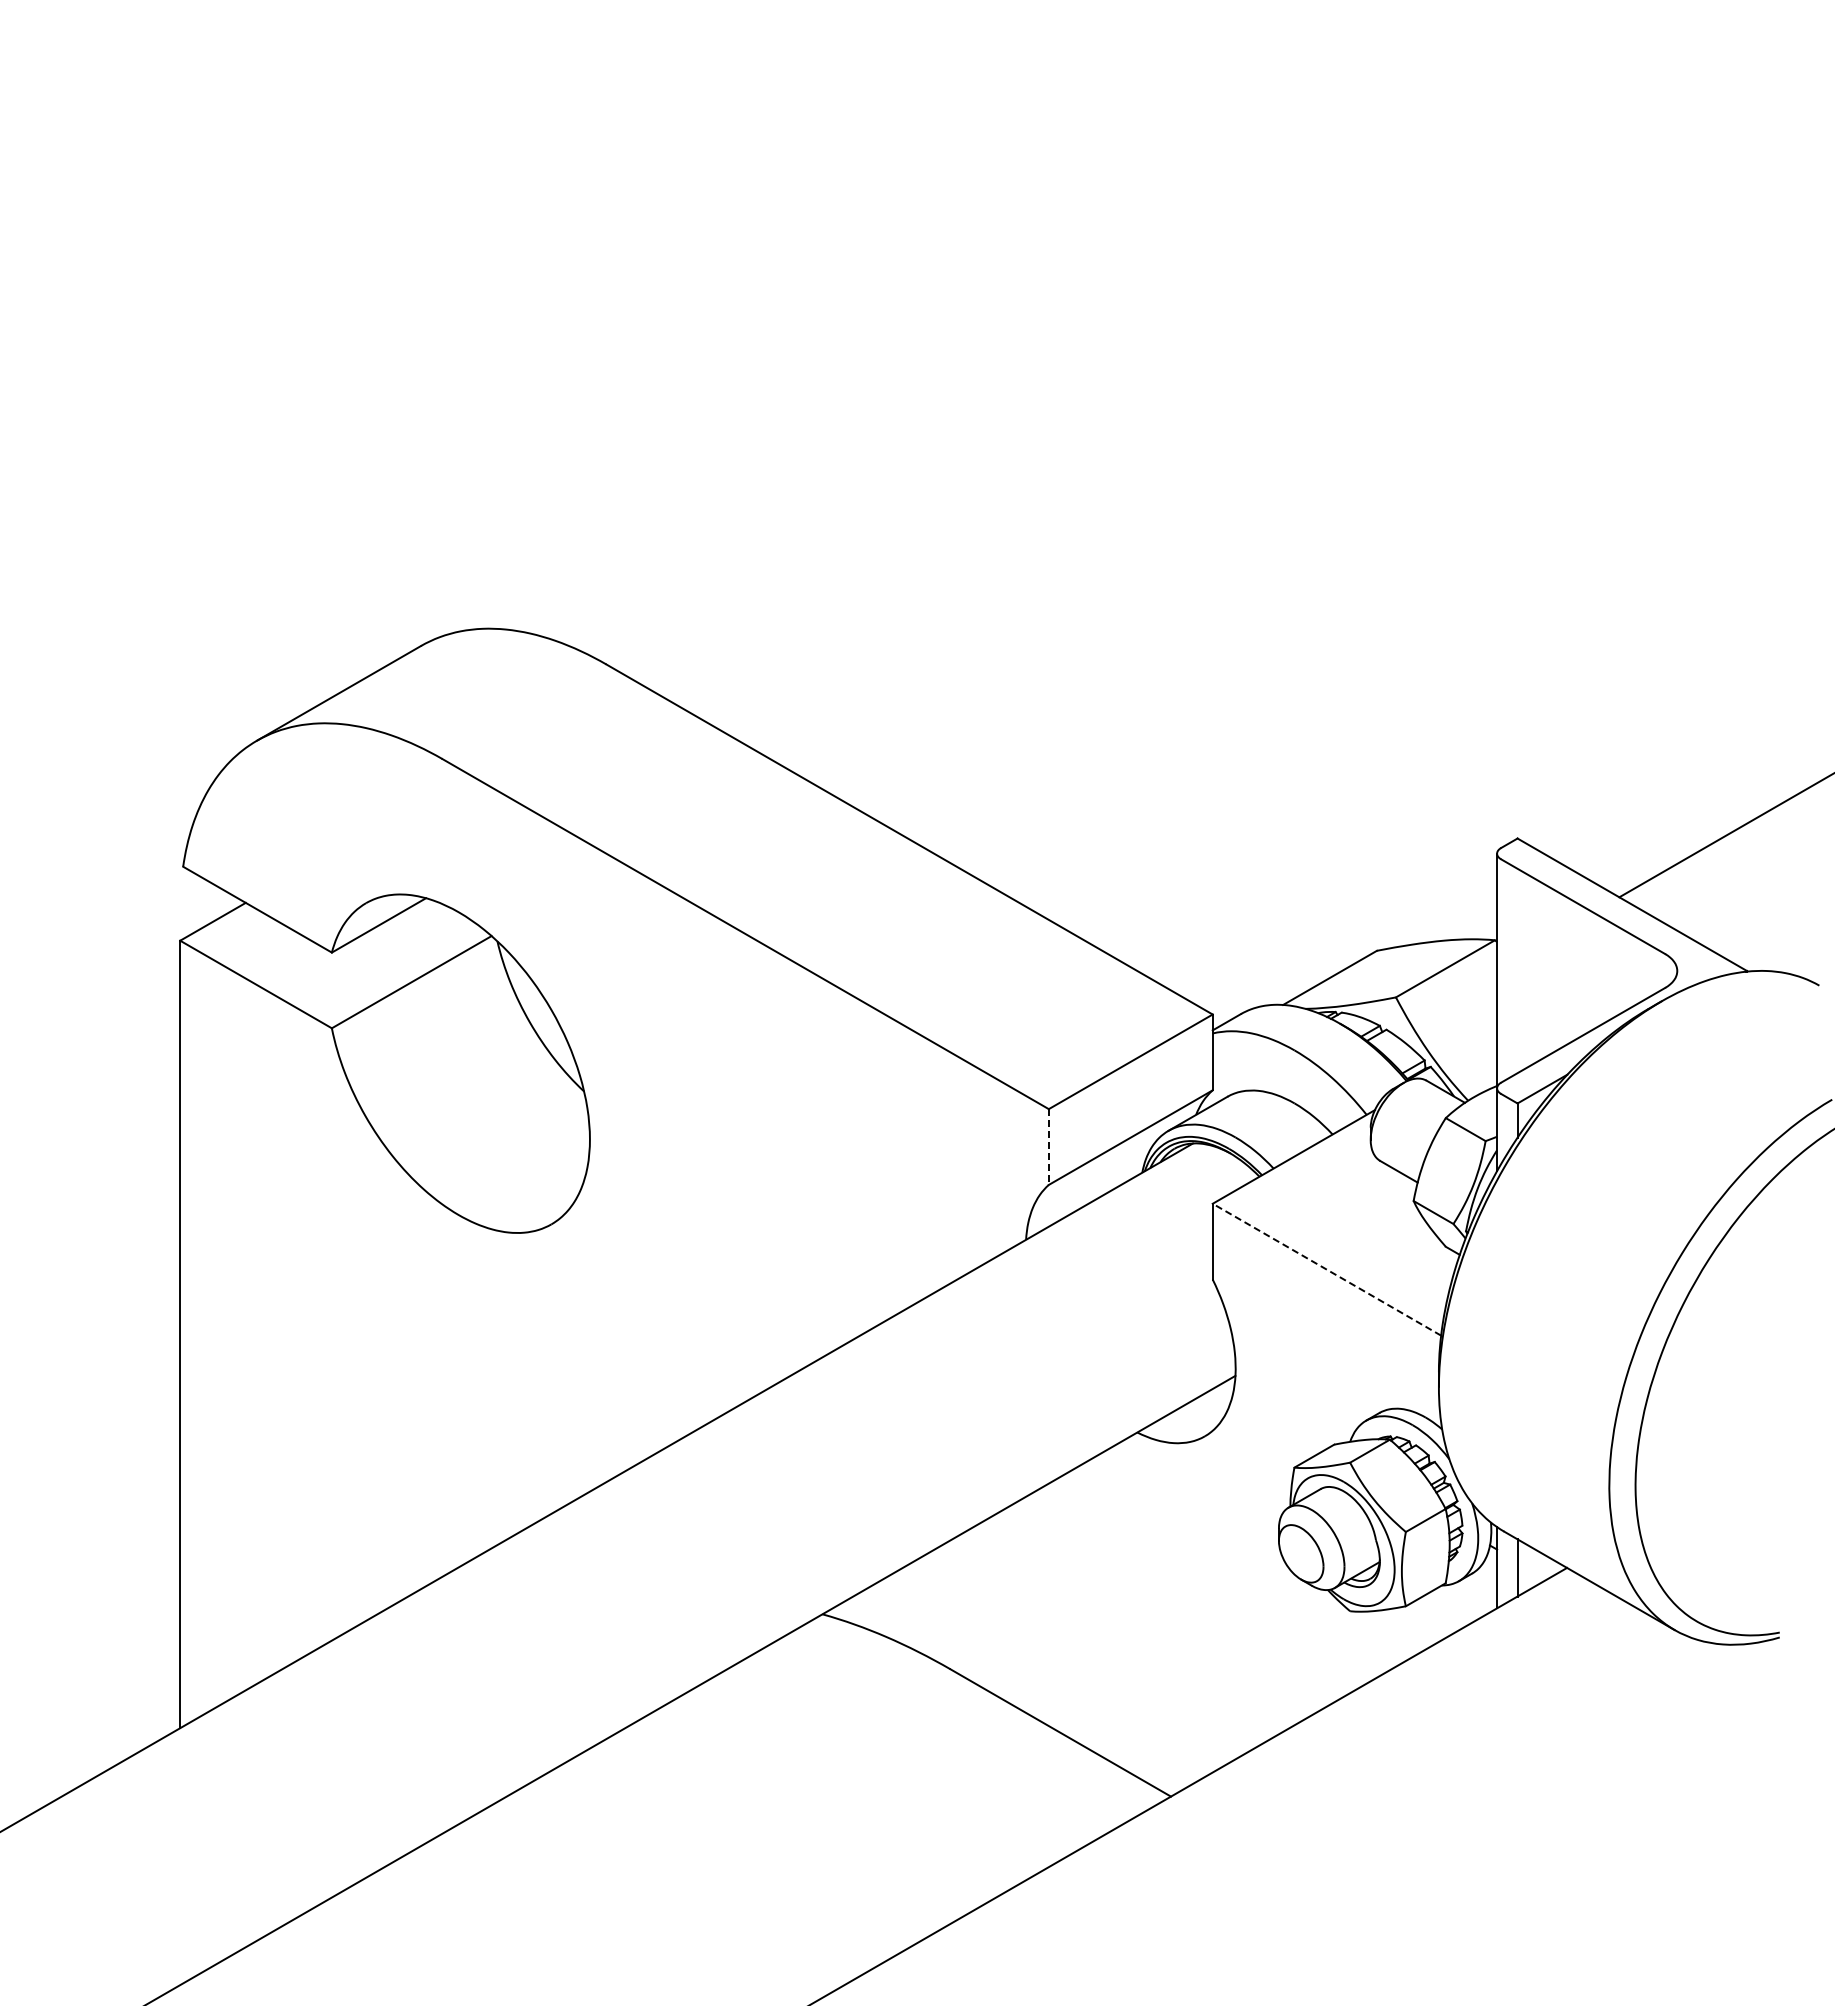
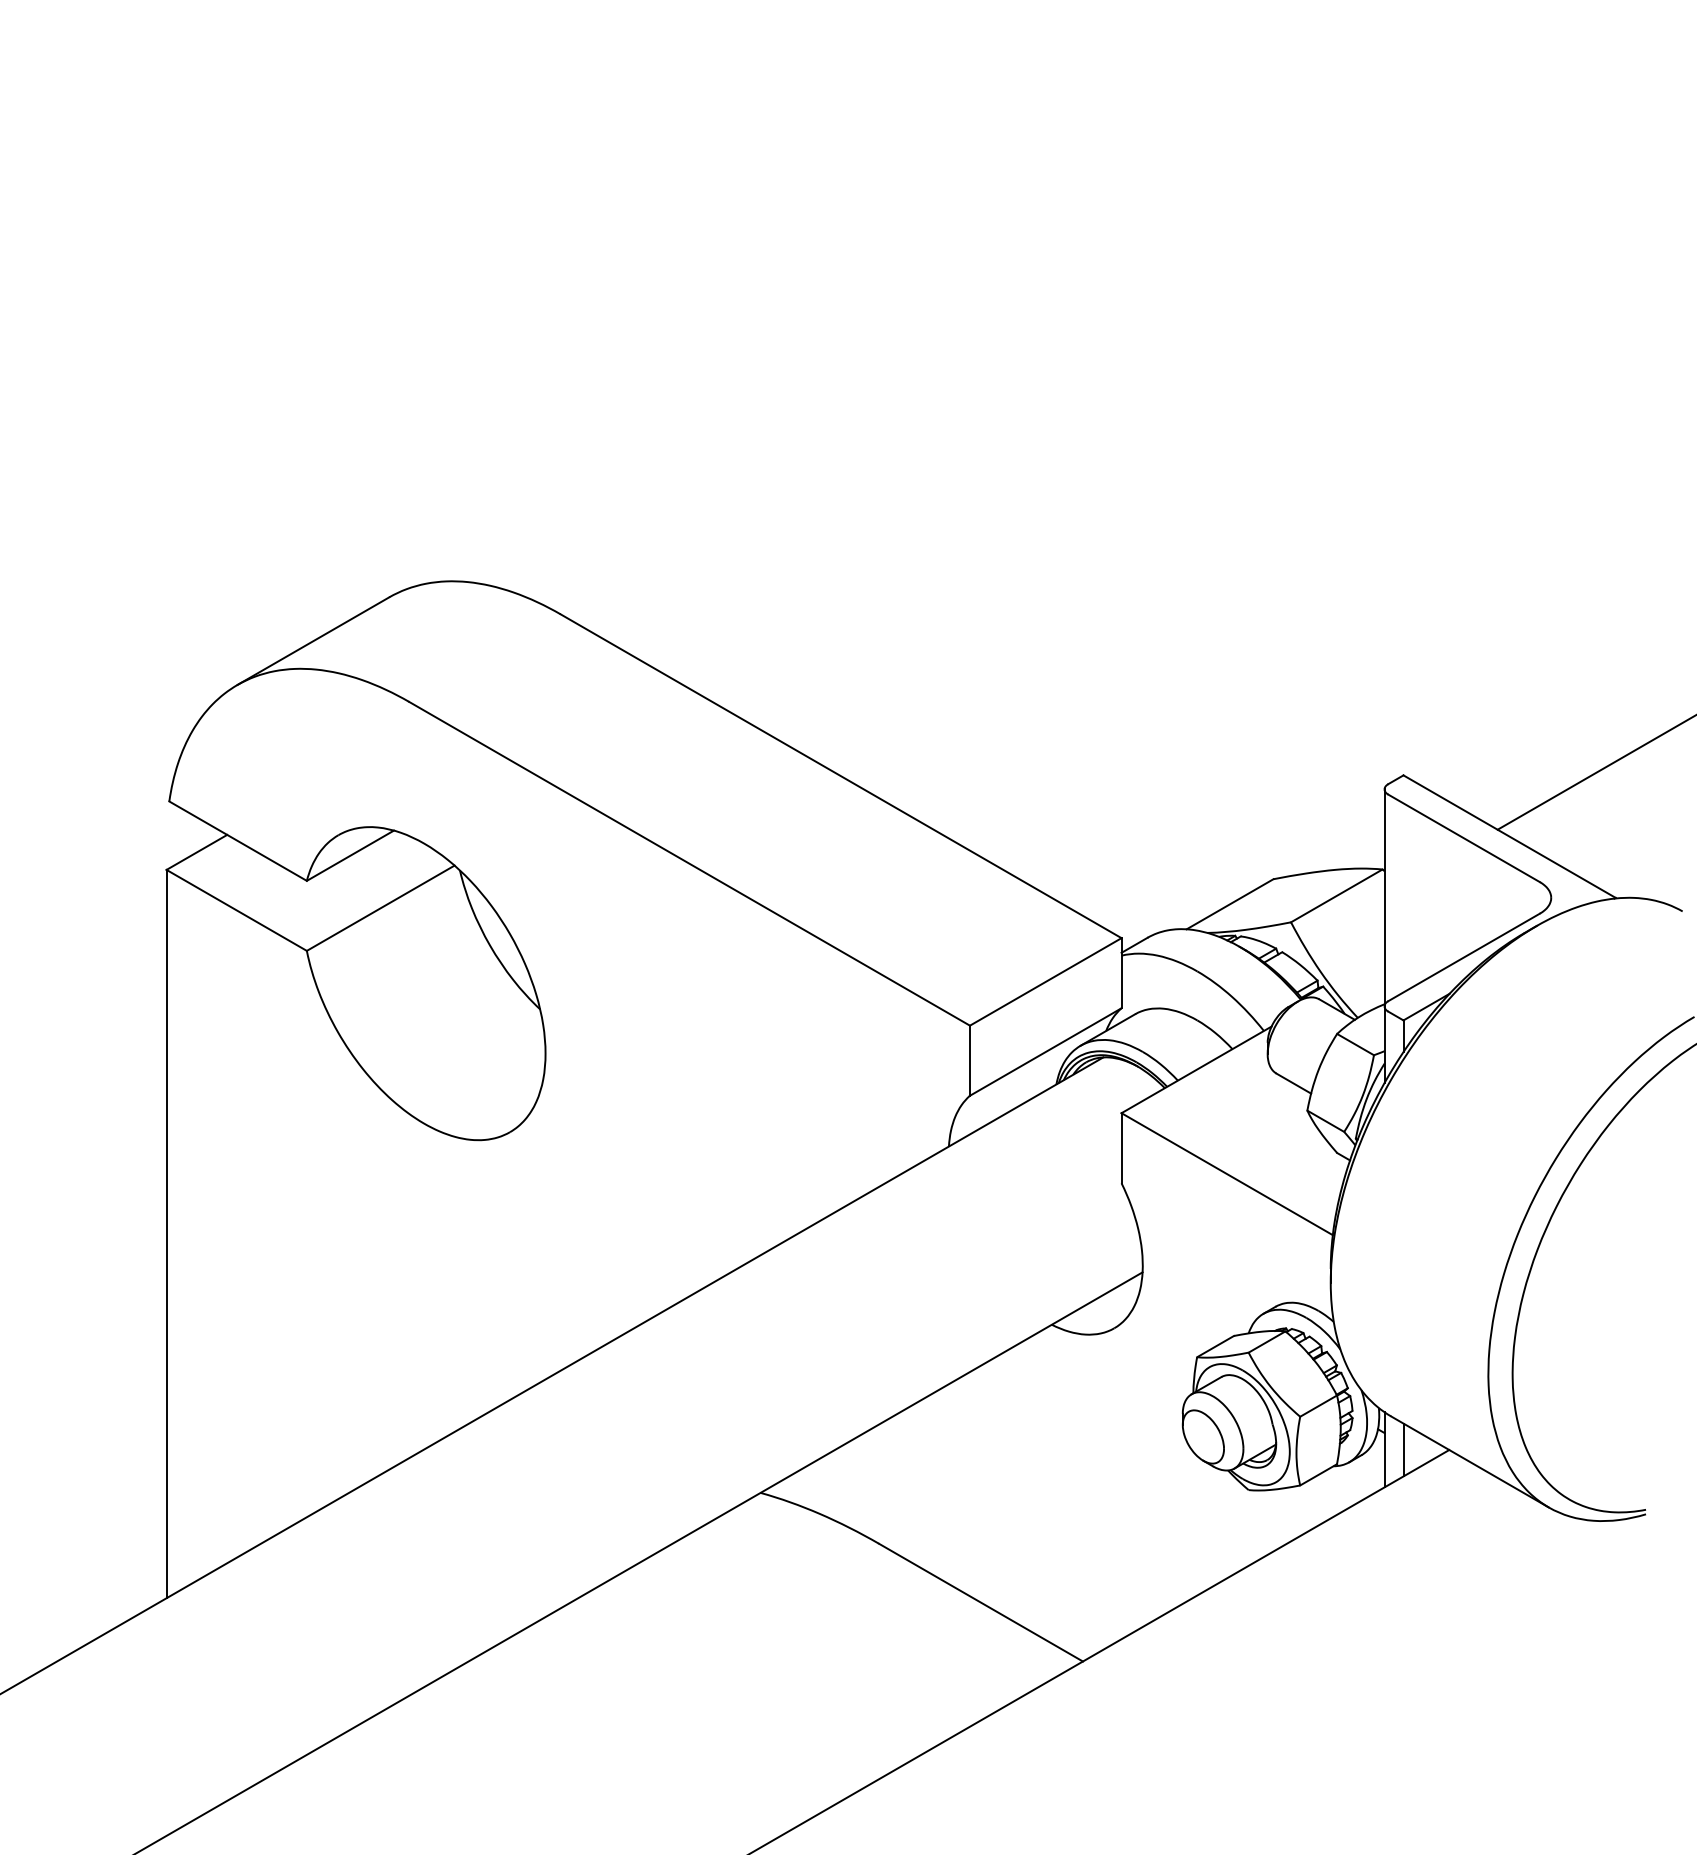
line: (1048, 1147) -> (969, 1061), dashed -> solid
line: (1326, 1269) -> (1226, 1173), dashed -> solid

